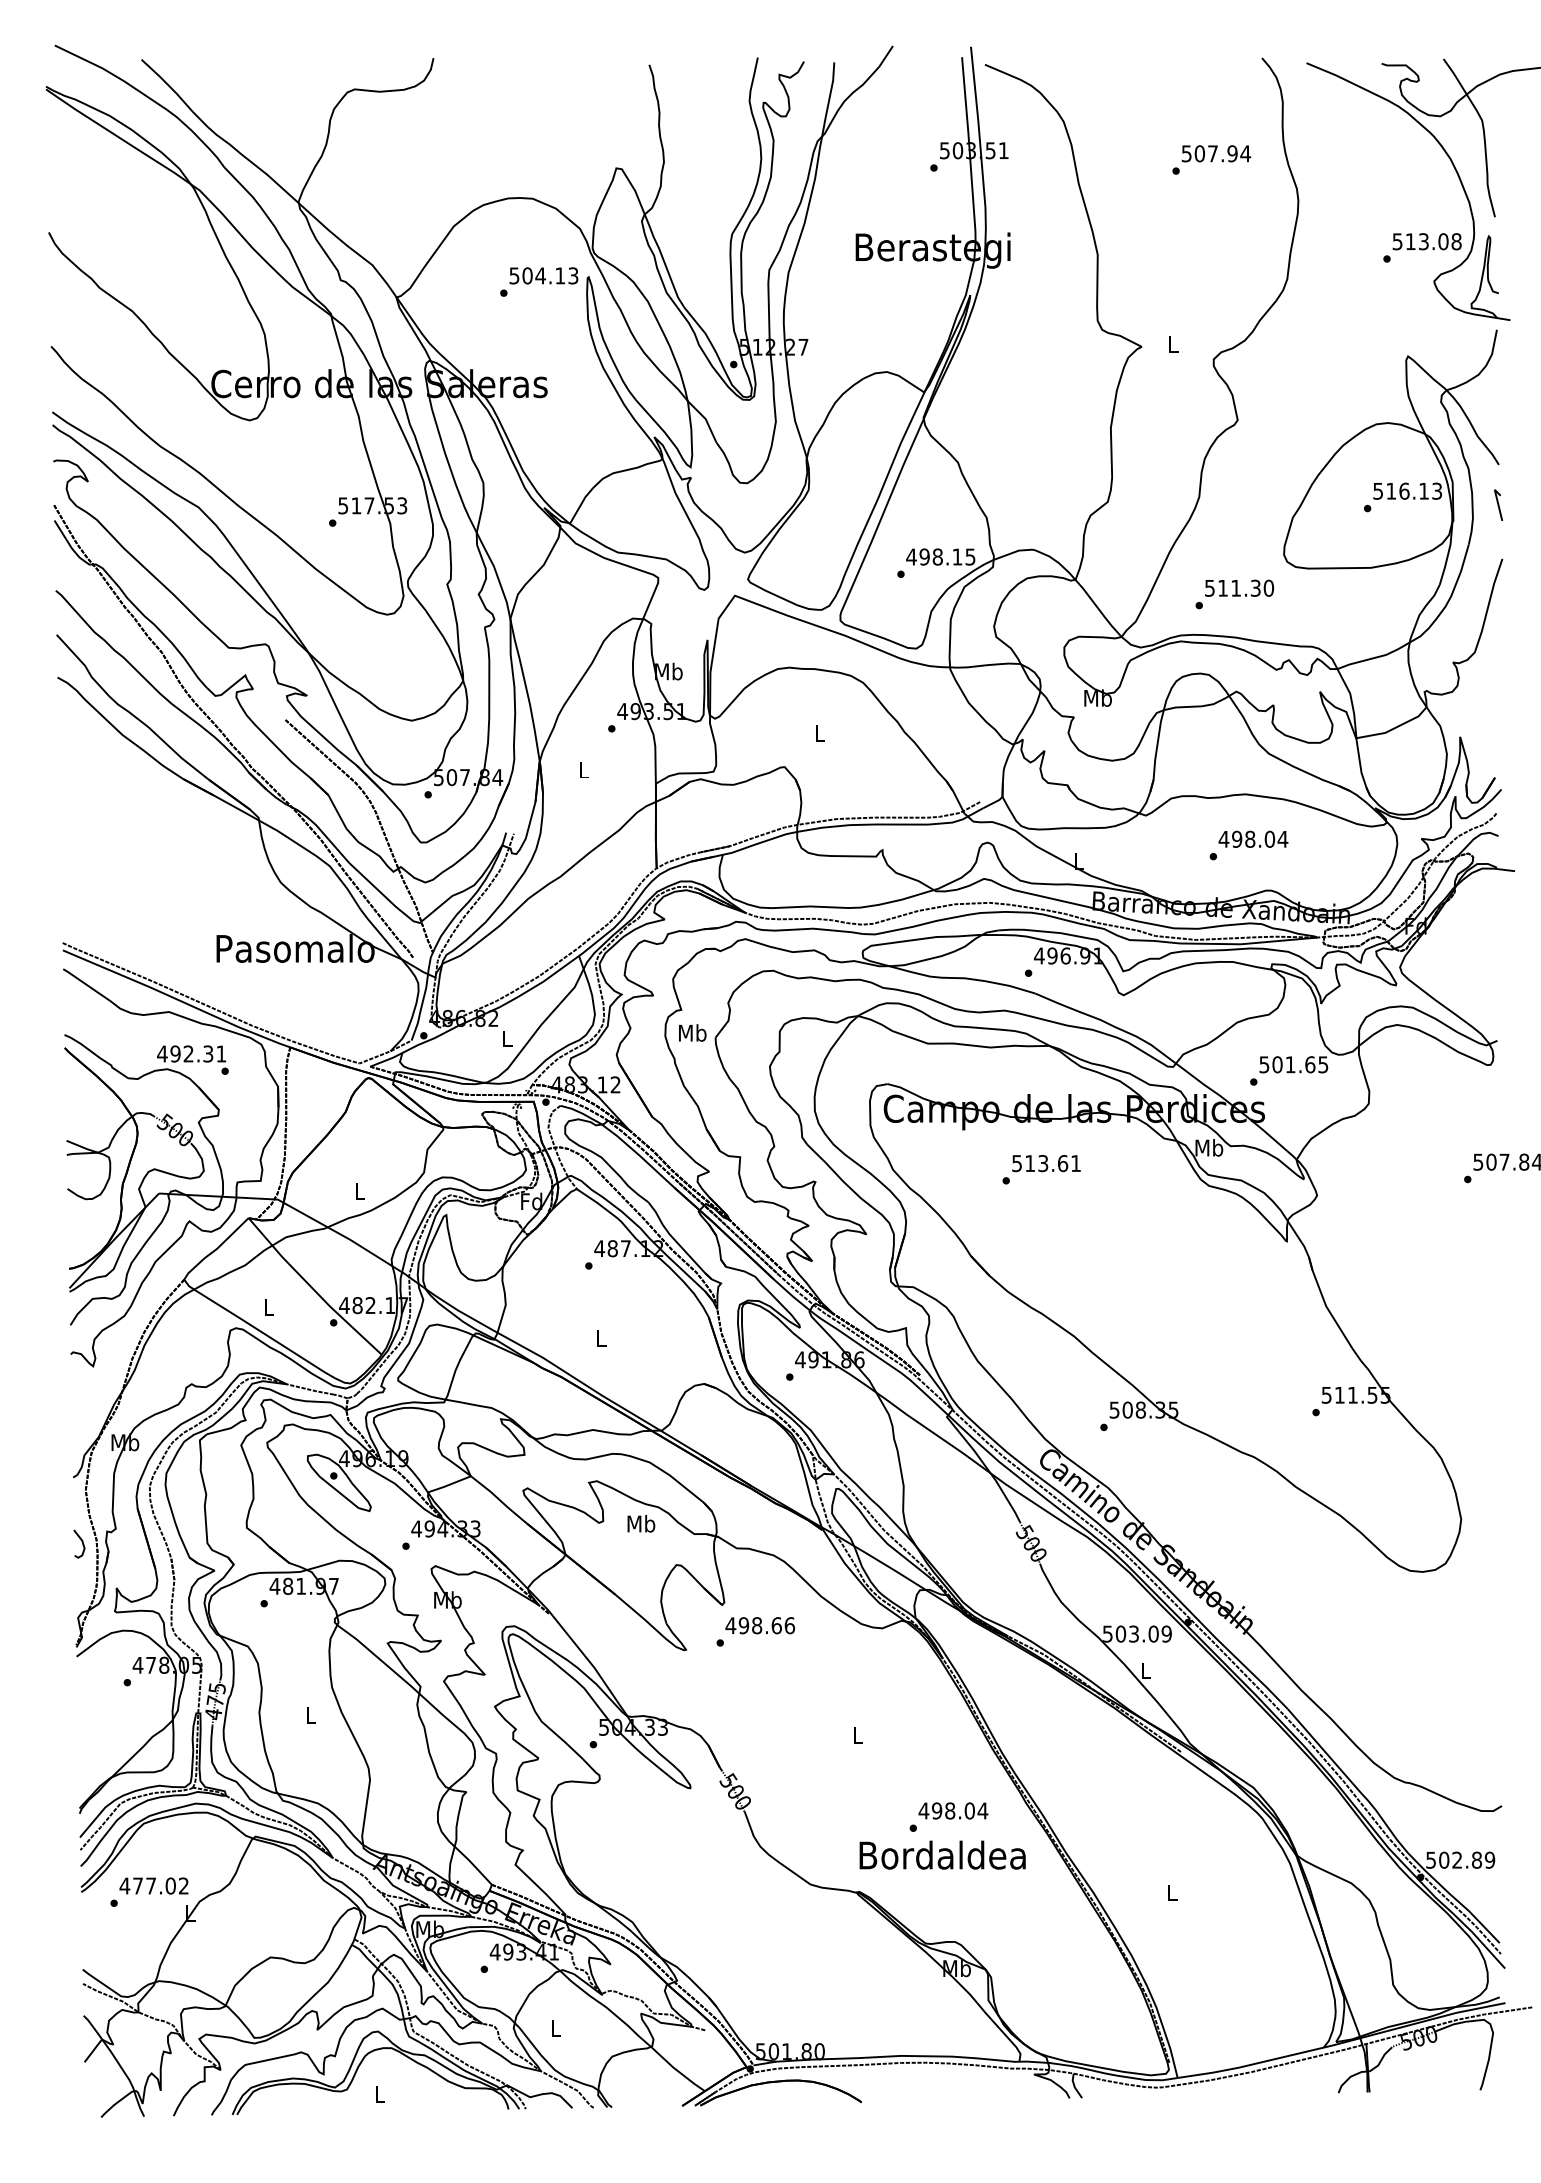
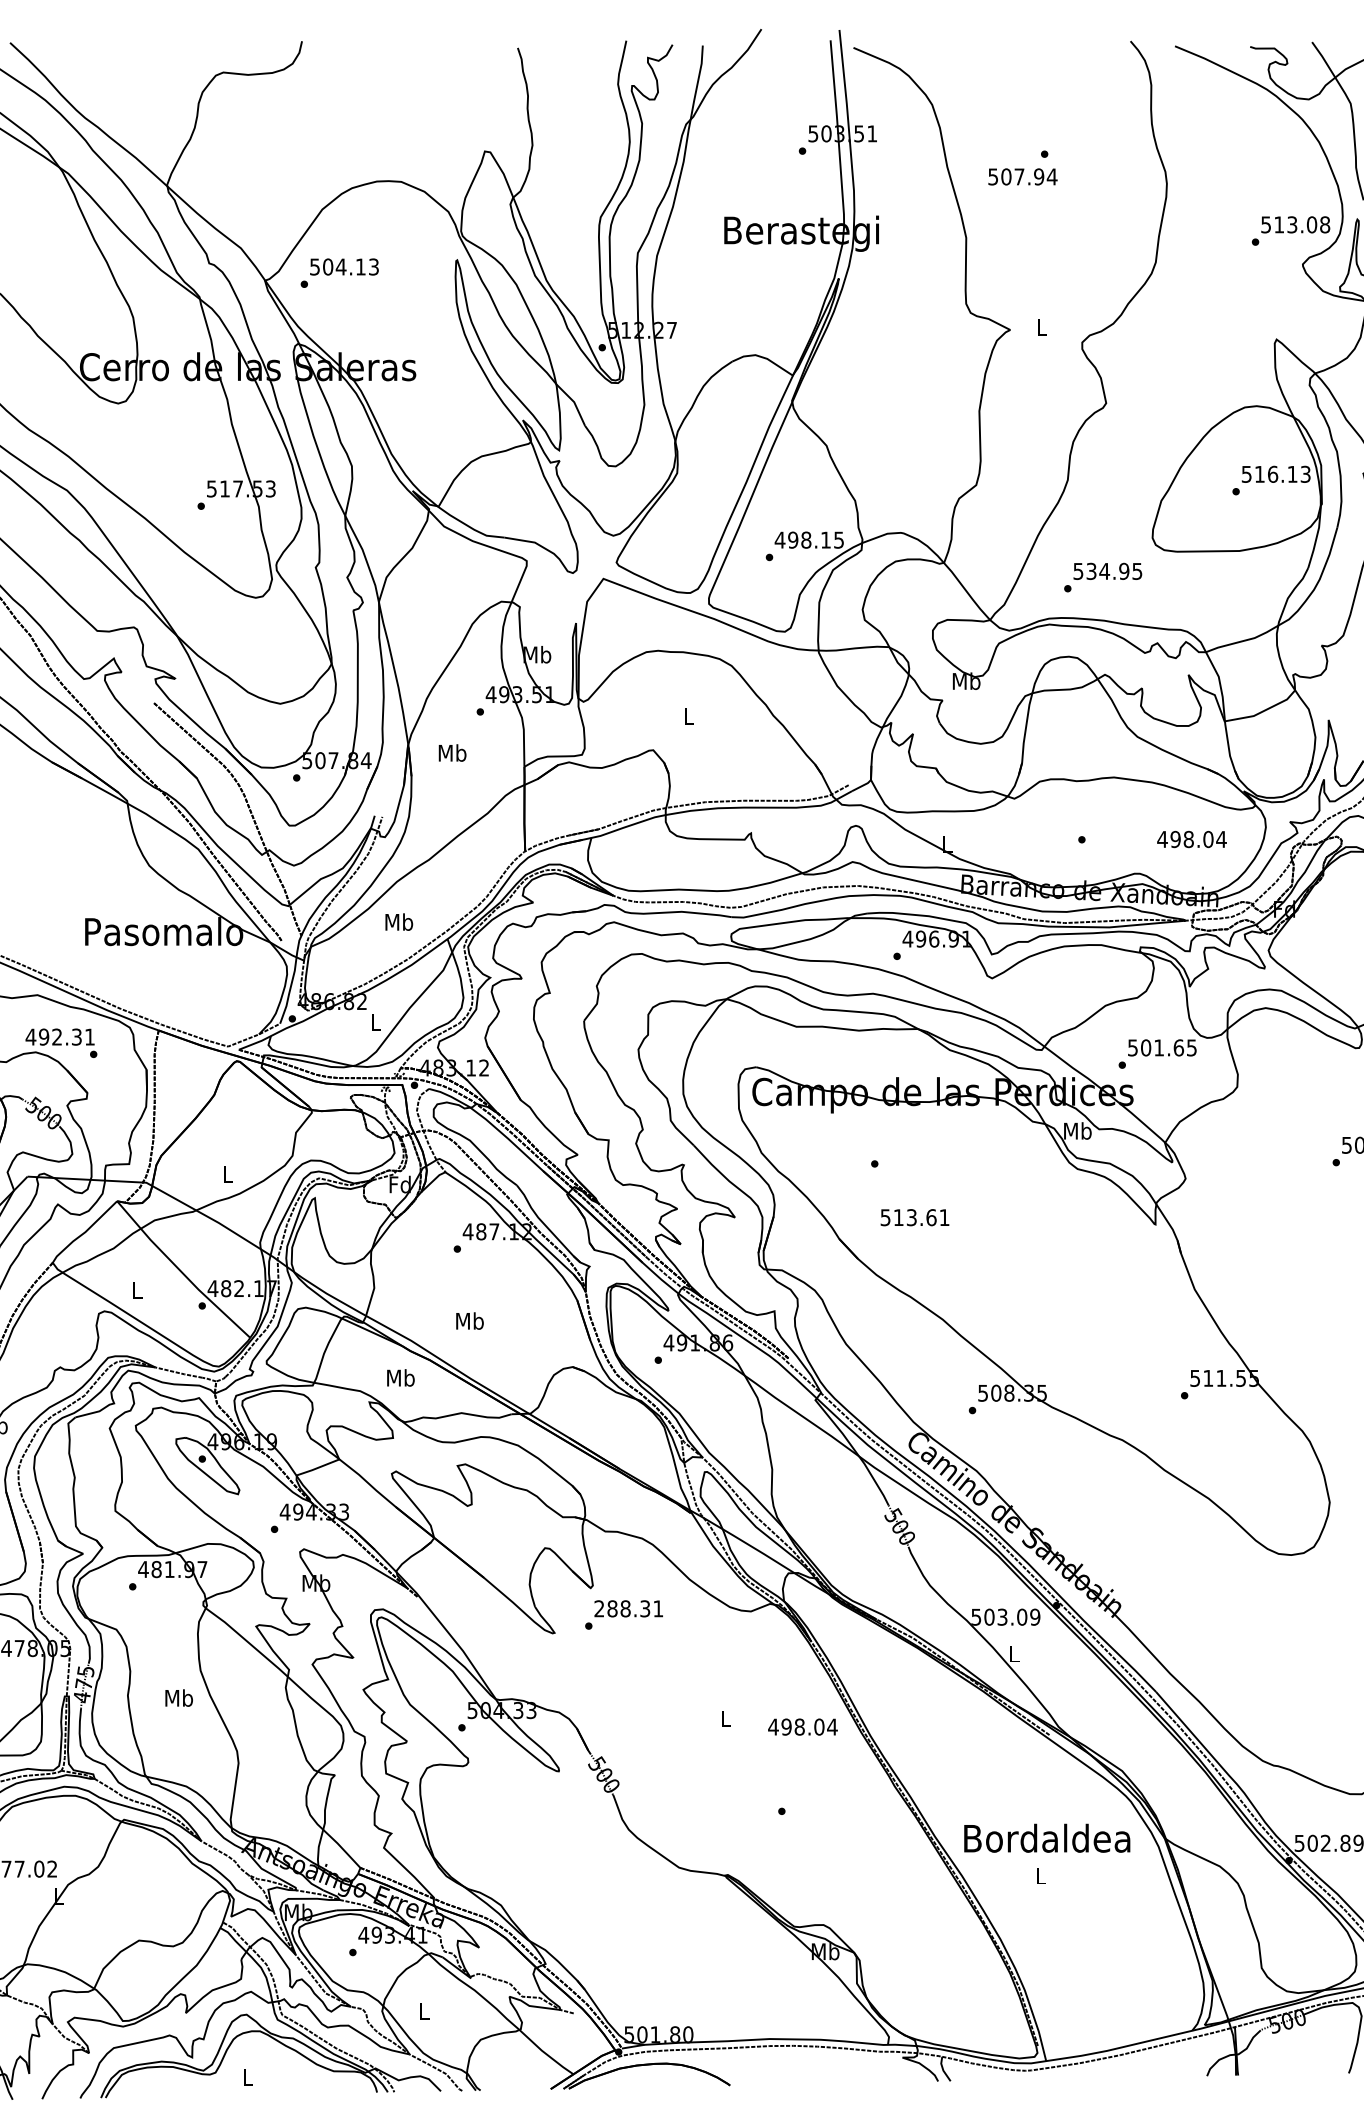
text: (1216, 153) -> (1023, 176), moved
text: (539, 281) -> (340, 272), moved
text: (1246, 587) -> (1115, 570), 511.30 -> 534.95
text: (583, 769) -> (452, 752), L -> Mb
text: (1253, 838) -> (1192, 838), moved
text: (692, 1032) -> (399, 921), moved
text: (1046, 1163) -> (915, 1217), moved
text: (601, 1337) -> (470, 1320), L -> Mb
text: (641, 1523) -> (401, 1377), moved
text: (760, 1625) -> (629, 1608), 498.66 -> 288.31
text: (310, 1714) -> (179, 1697), L -> Mb
text: (953, 1810) -> (803, 1726), moved
text: (942, 1854) -> (1047, 1837), moved

